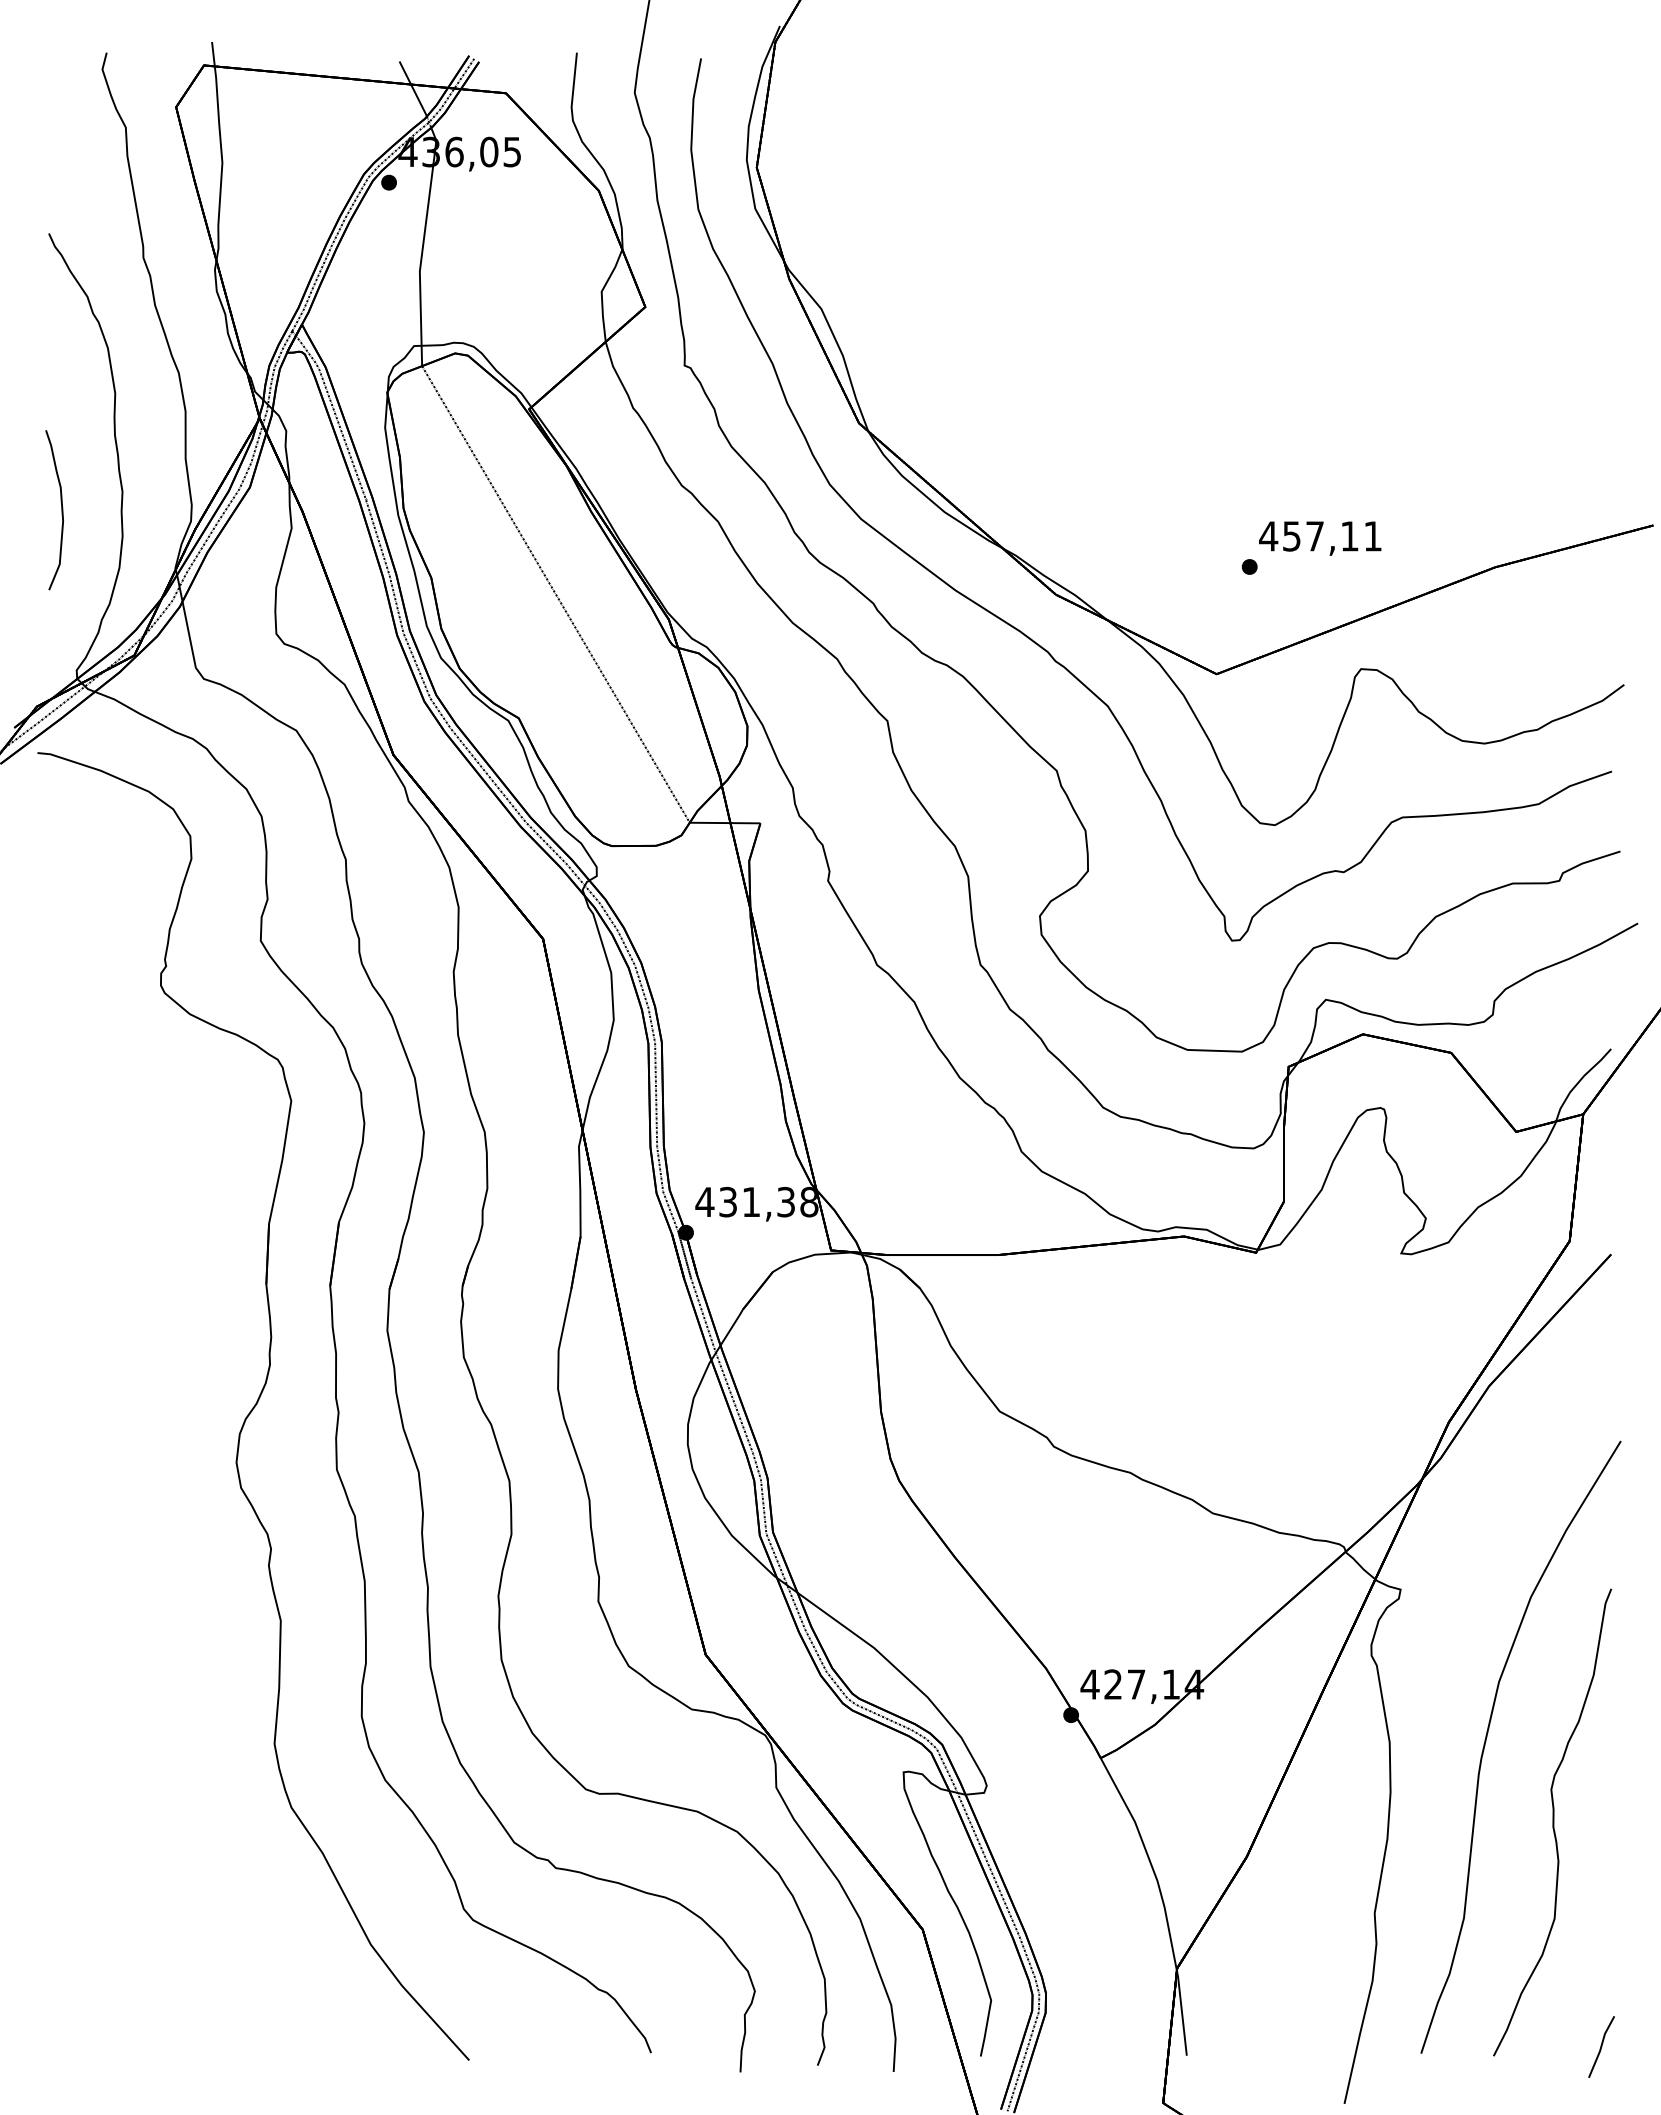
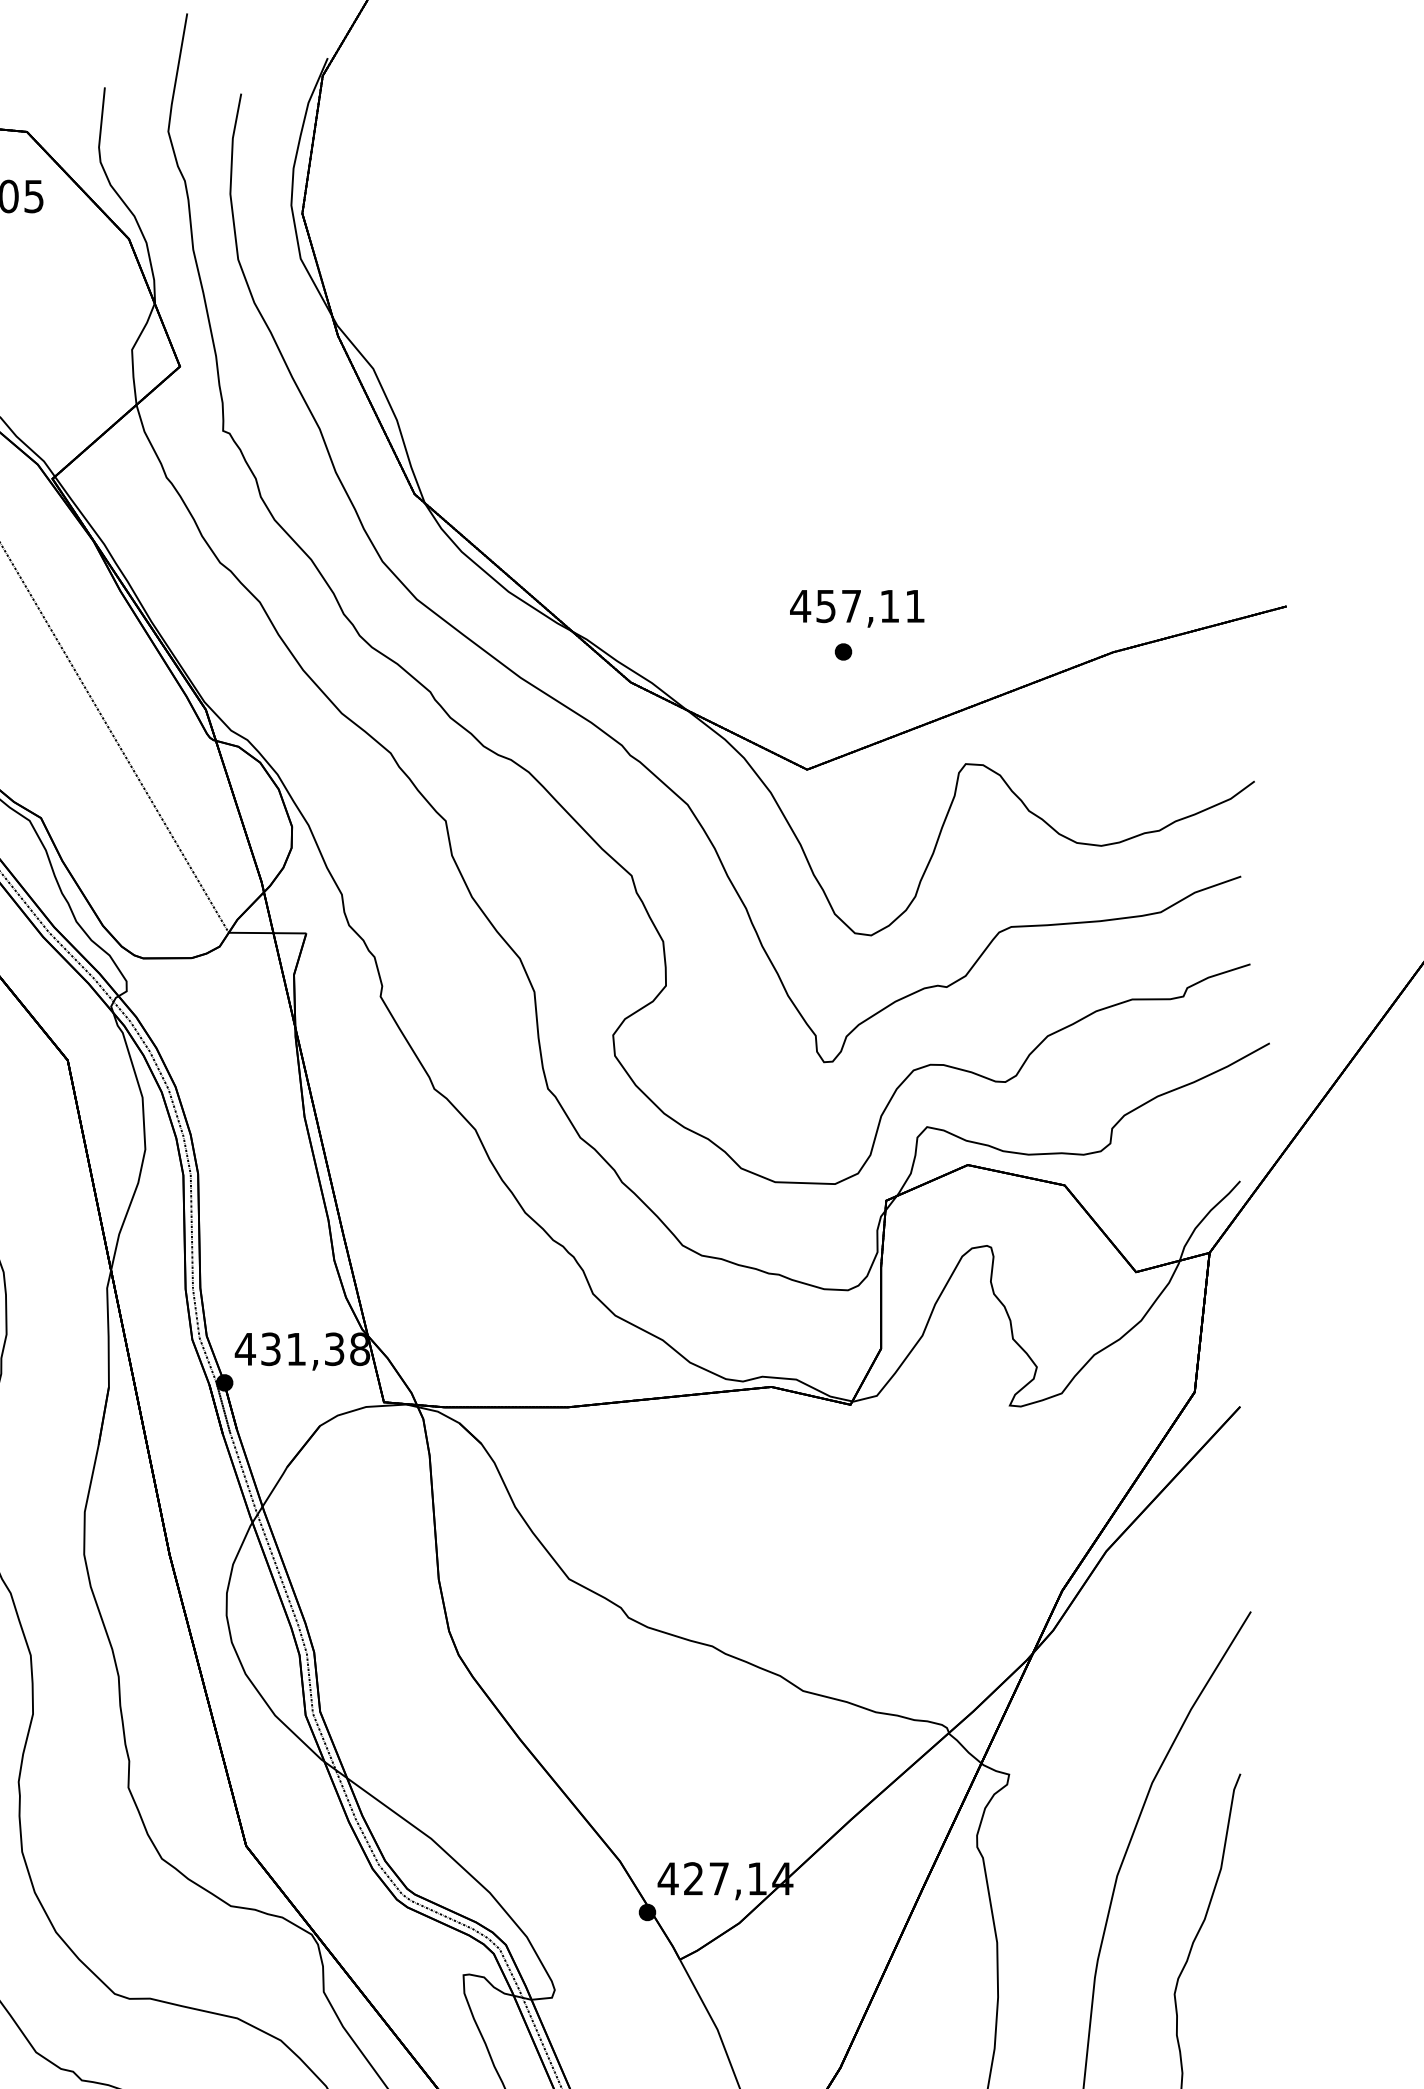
text: (1320, 538) -> (857, 608), moved

